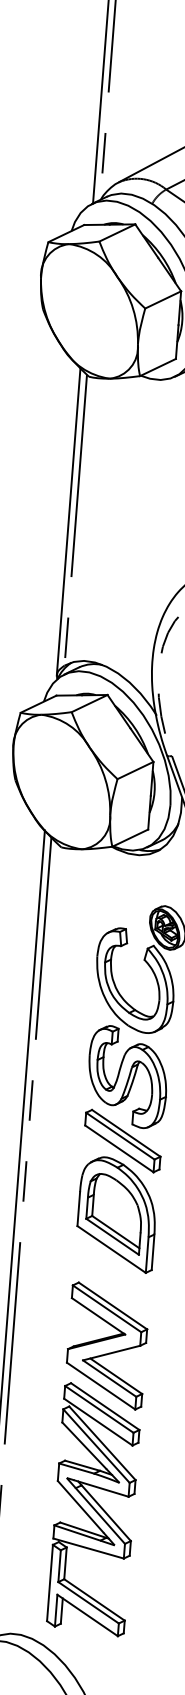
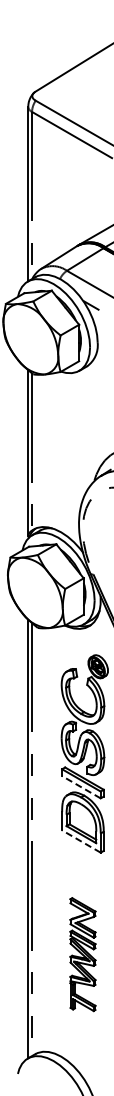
line: (119, 1149) -> (81, 787), solid -> dashed
line: (111, 1249) -> (81, 841), solid -> dashed
part: (97, 1459) -> (82, 954), size x0.6

